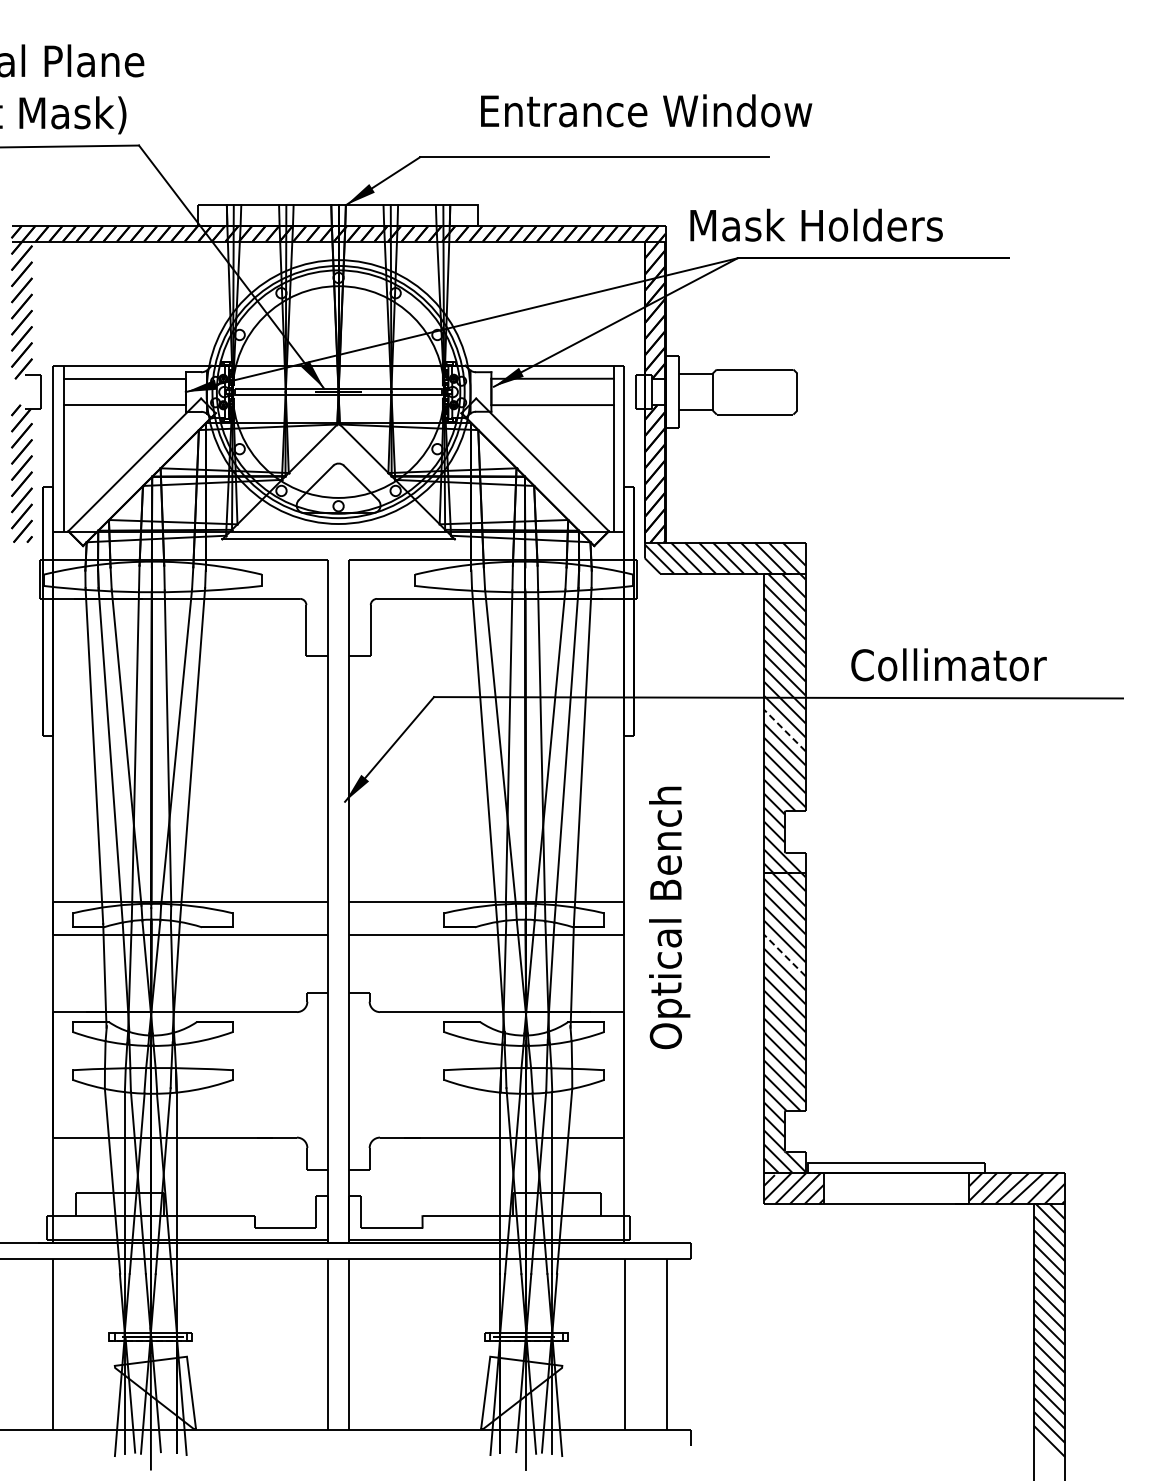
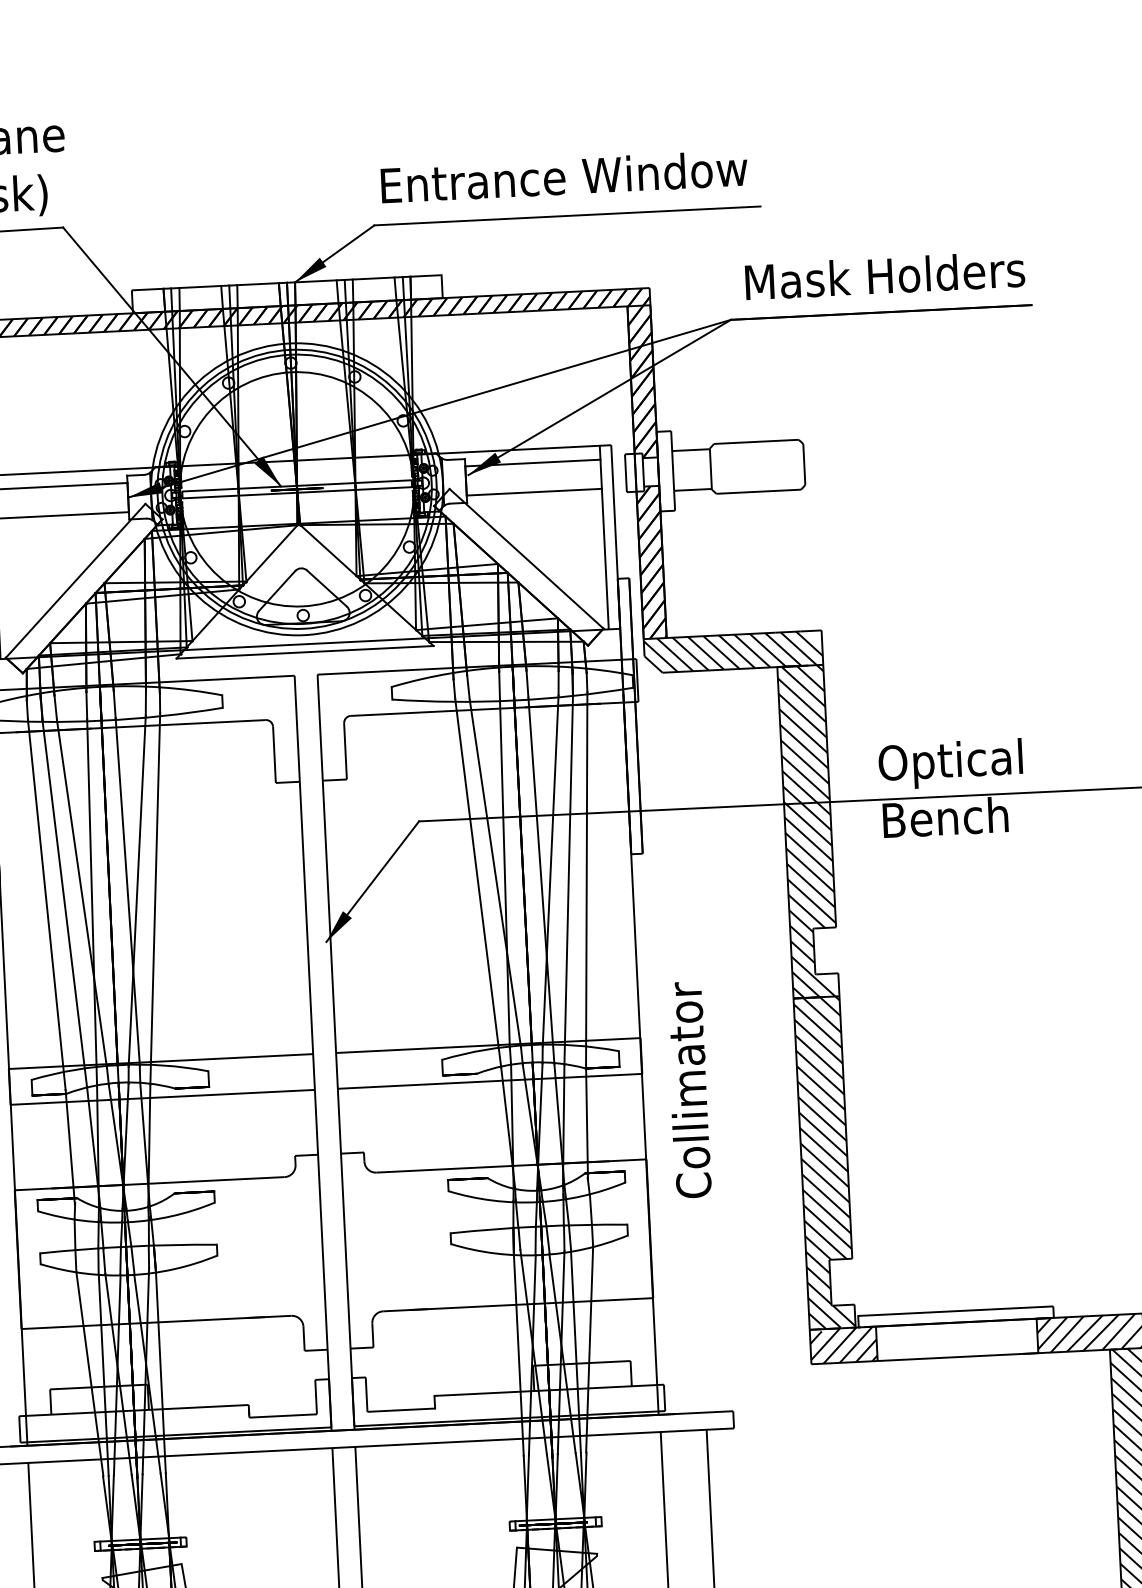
text: (646, 110) -> (564, 176), moved
text: (816, 224) -> (884, 274), moved
text: (948, 690) -> (987, 786), Collimator -> Optical Bench
line: (784, 730) -> (808, 839), dashed -> solid
text: (669, 917) -> (691, 1052), Optical Bench -> Collimator
line: (784, 955) -> (820, 1088), dashed -> solid

